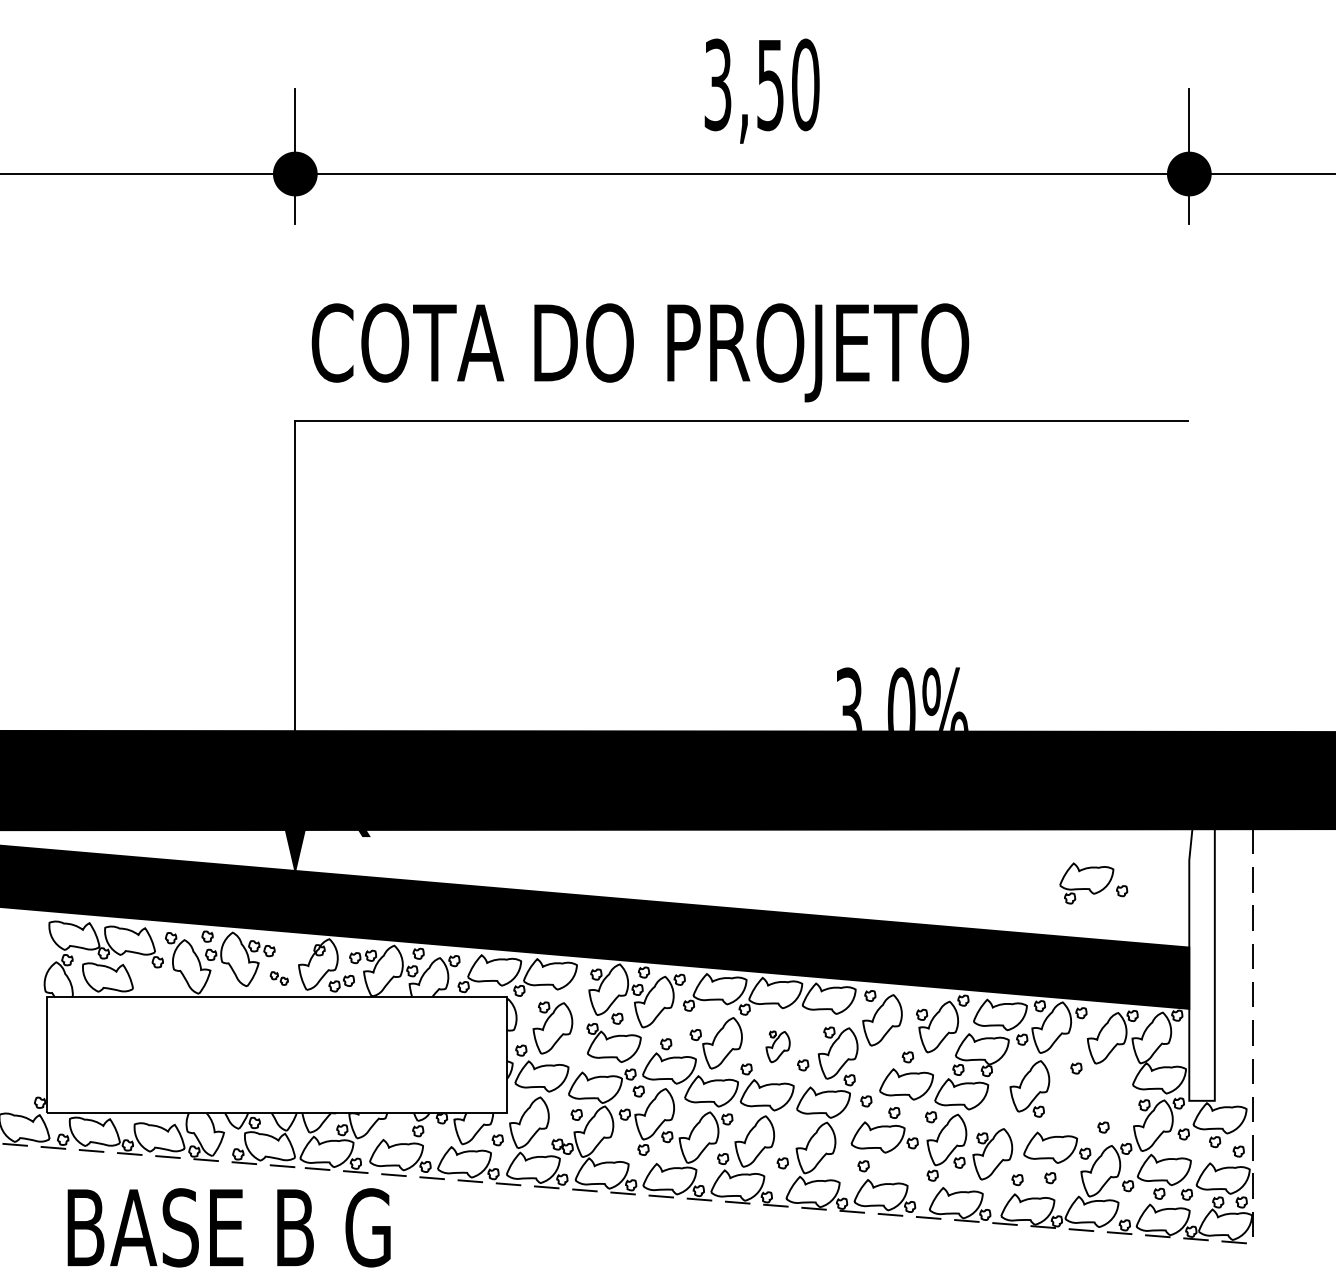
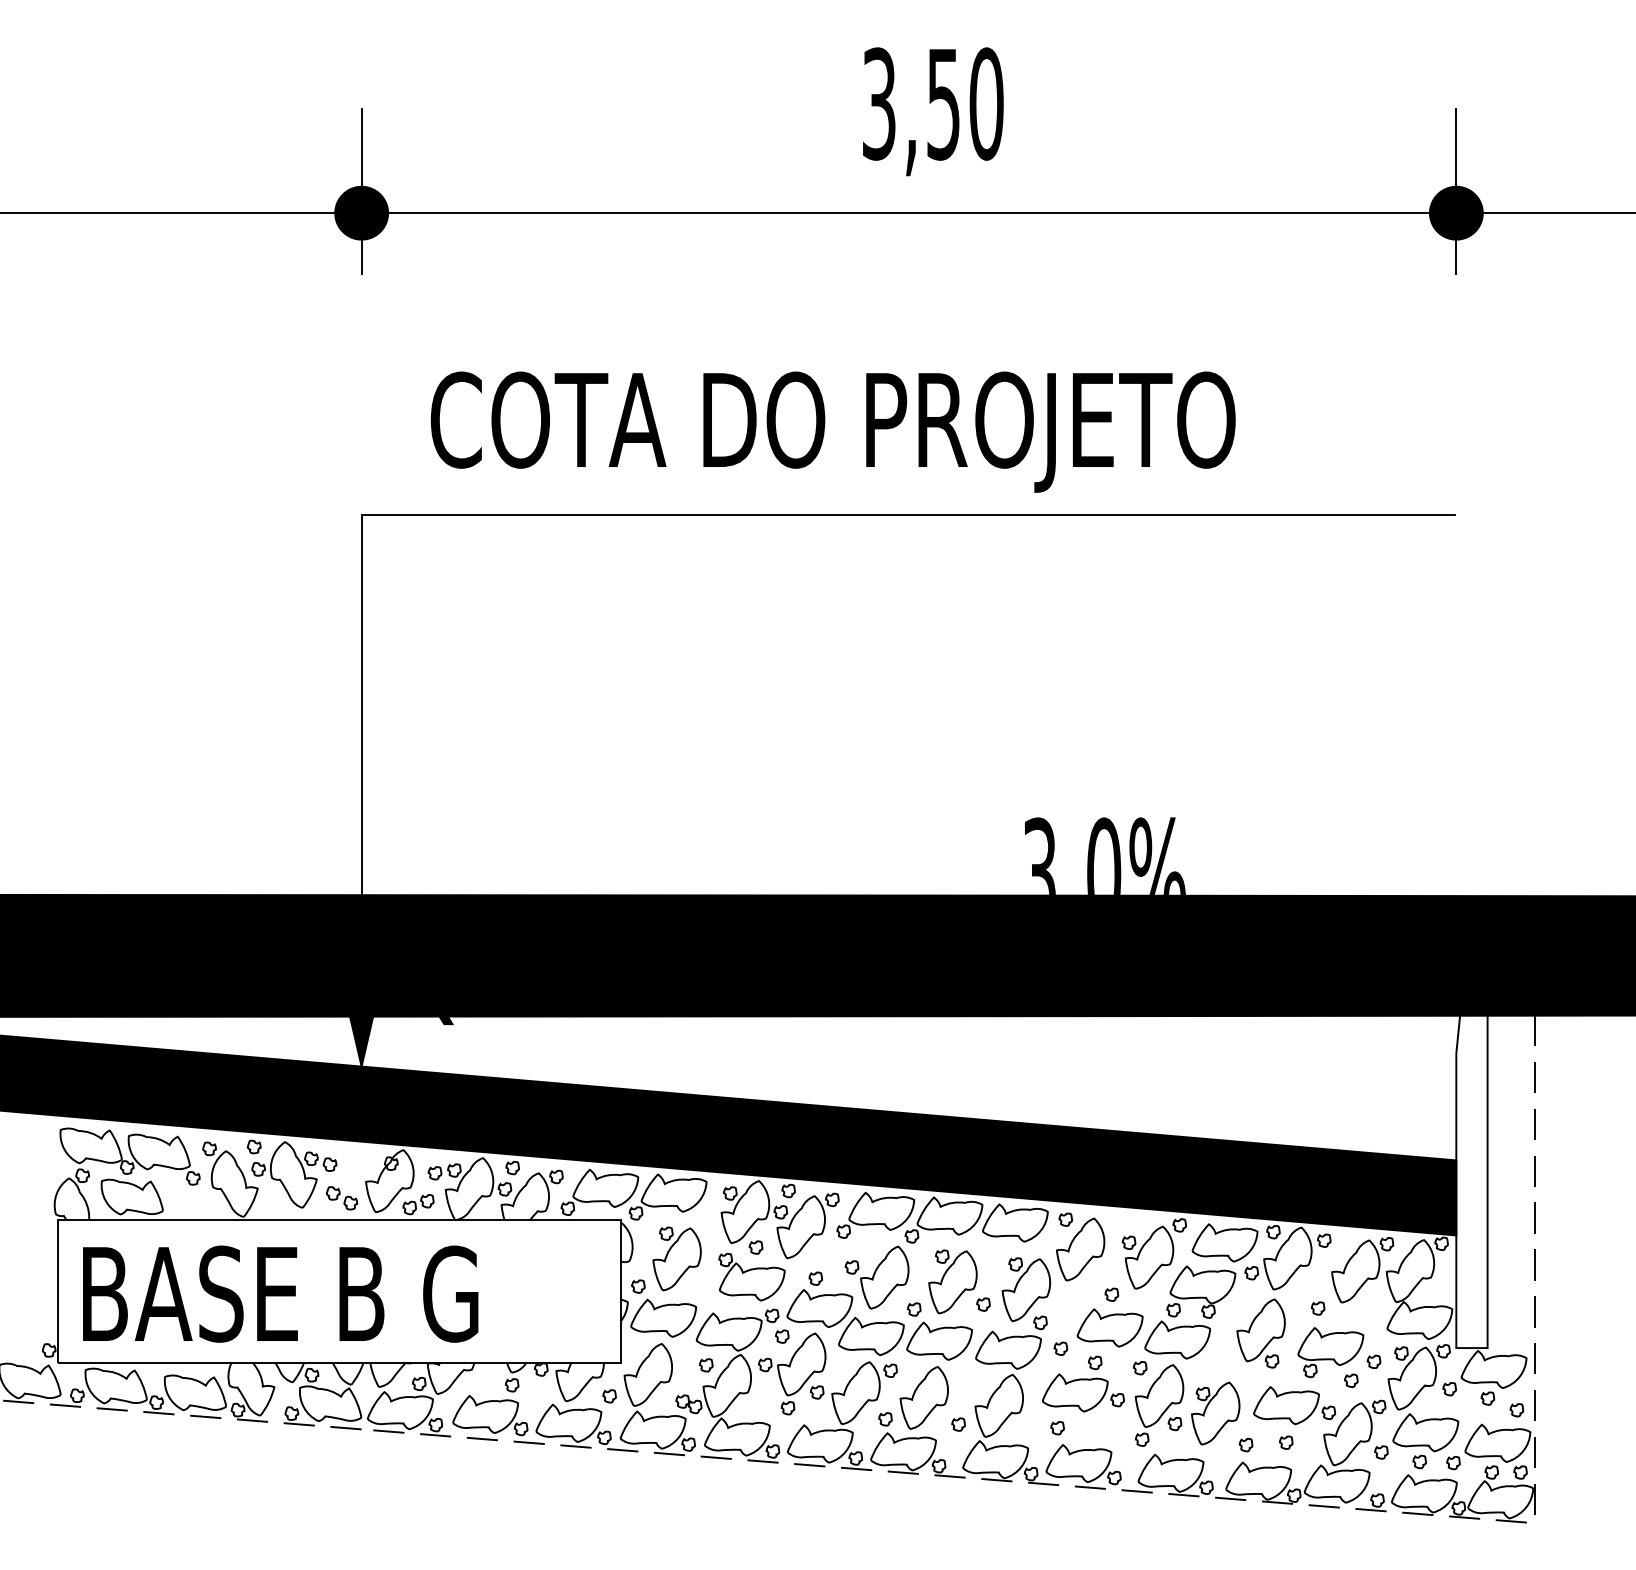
text: (640, 352) -> (833, 431), moved
part: (1093, 883) -> (1339, 1352), moved
part: (279, 978) -> (342, 1198), size x1.43
part: (777, 1046) -> (952, 1281), size x1.67
text: (228, 1227) -> (279, 1293), moved

